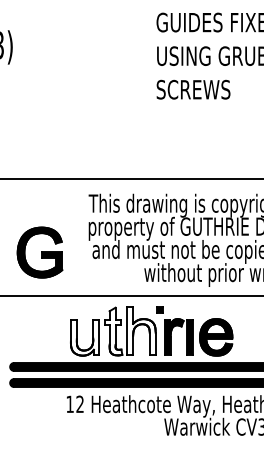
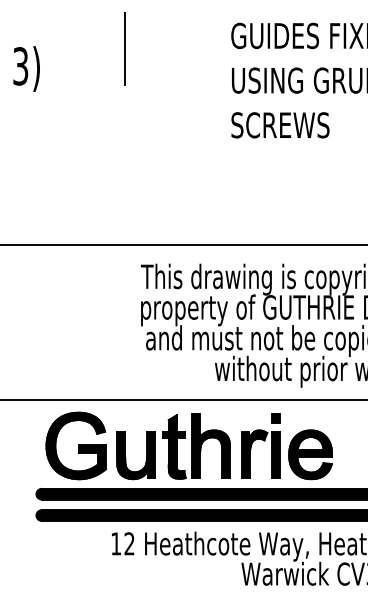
line: (76, 32) -> (124, 48), added
part: (39, 252) -> (75, 445), moved
part: (159, 310) -> (275, 418), moved
fill: (141, 330) -> (211, 445), added
fill: (113, 331) -> (173, 446), added
fill: (84, 337) -> (135, 455), added

